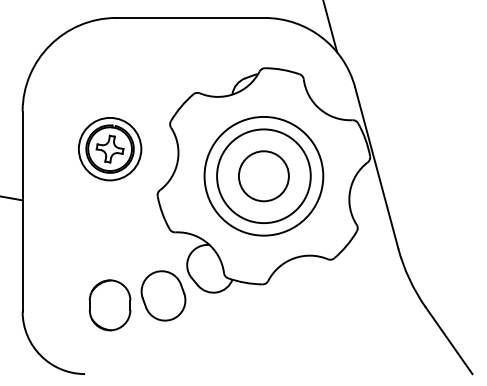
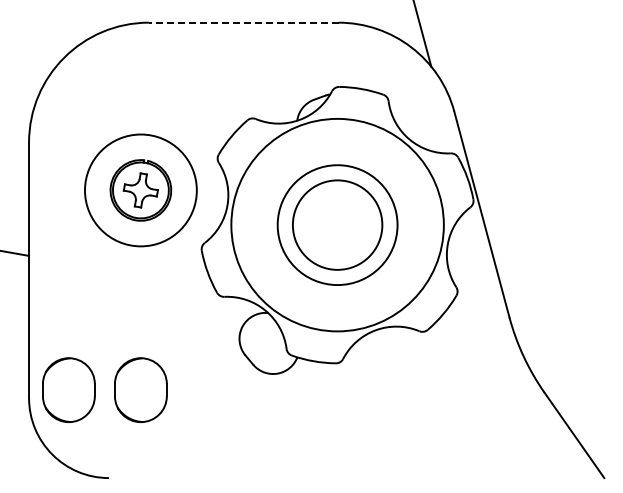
line: (190, 17) -> (243, 22), solid -> dashed
circle: (109, 149) -> (140, 190), size x1.4
circle: (263, 176) -> (337, 225), size x1.4
circle: (263, 176) -> (337, 225), size x1.4
part: (163, 295) -> (209, 377), removed
part: (53, 304) -> (68, 389), added

